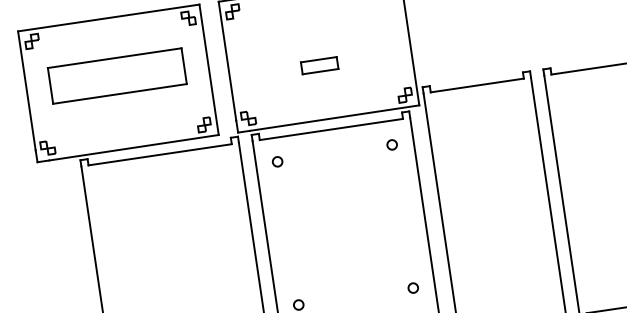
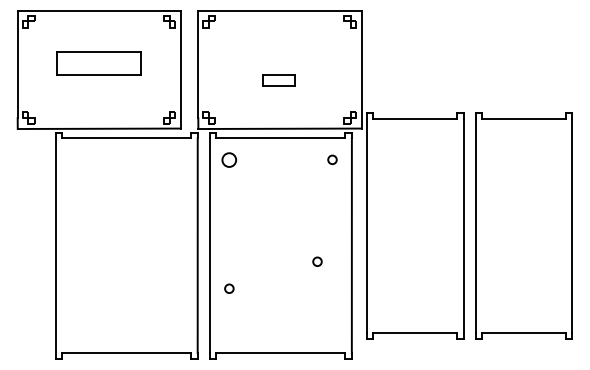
part: (116, 76) -> (98, 63), size x0.7
circle: (277, 161) -> (229, 159), size x1.6
circle: (413, 287) -> (317, 261), moved

